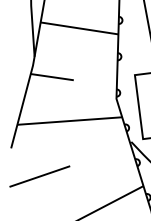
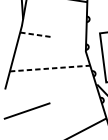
line: (52, 77) -> (36, 35), solid -> dashed
line: (69, 121) -> (49, 68), solid -> dashed

